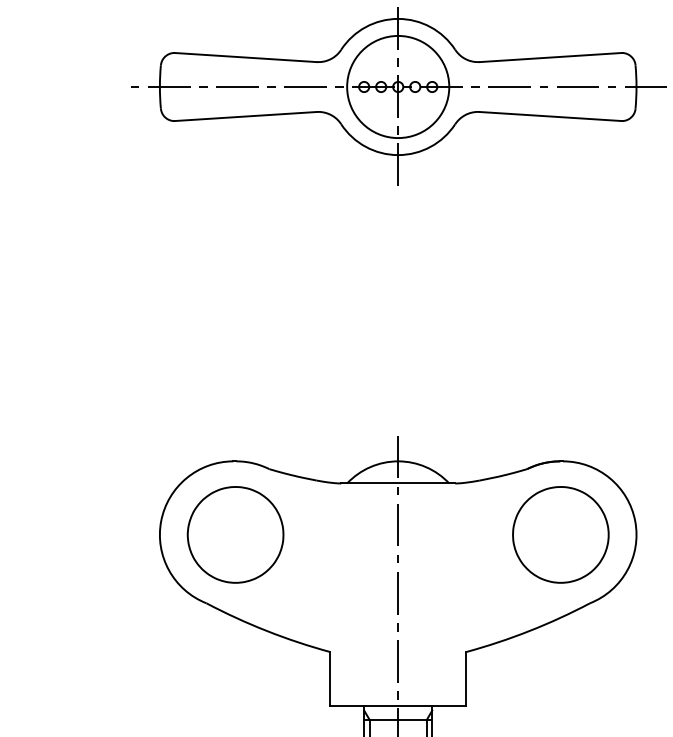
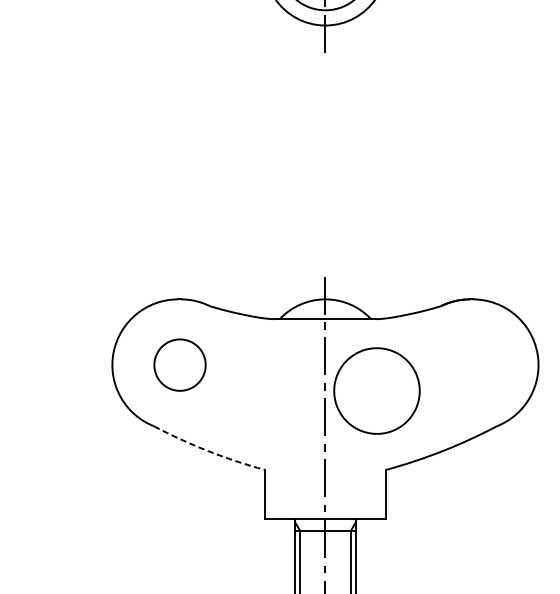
part: (235, 534) -> (179, 364), size x0.6
part: (560, 534) -> (376, 390), moved
arc: (267, 631) -> (208, 451), solid -> dashed

